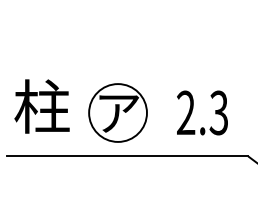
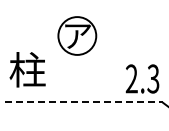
part: (118, 112) -> (77, 35), moved
text: (202, 112) -> (142, 78), moved
line: (127, 156) -> (83, 102), solid -> dashed

